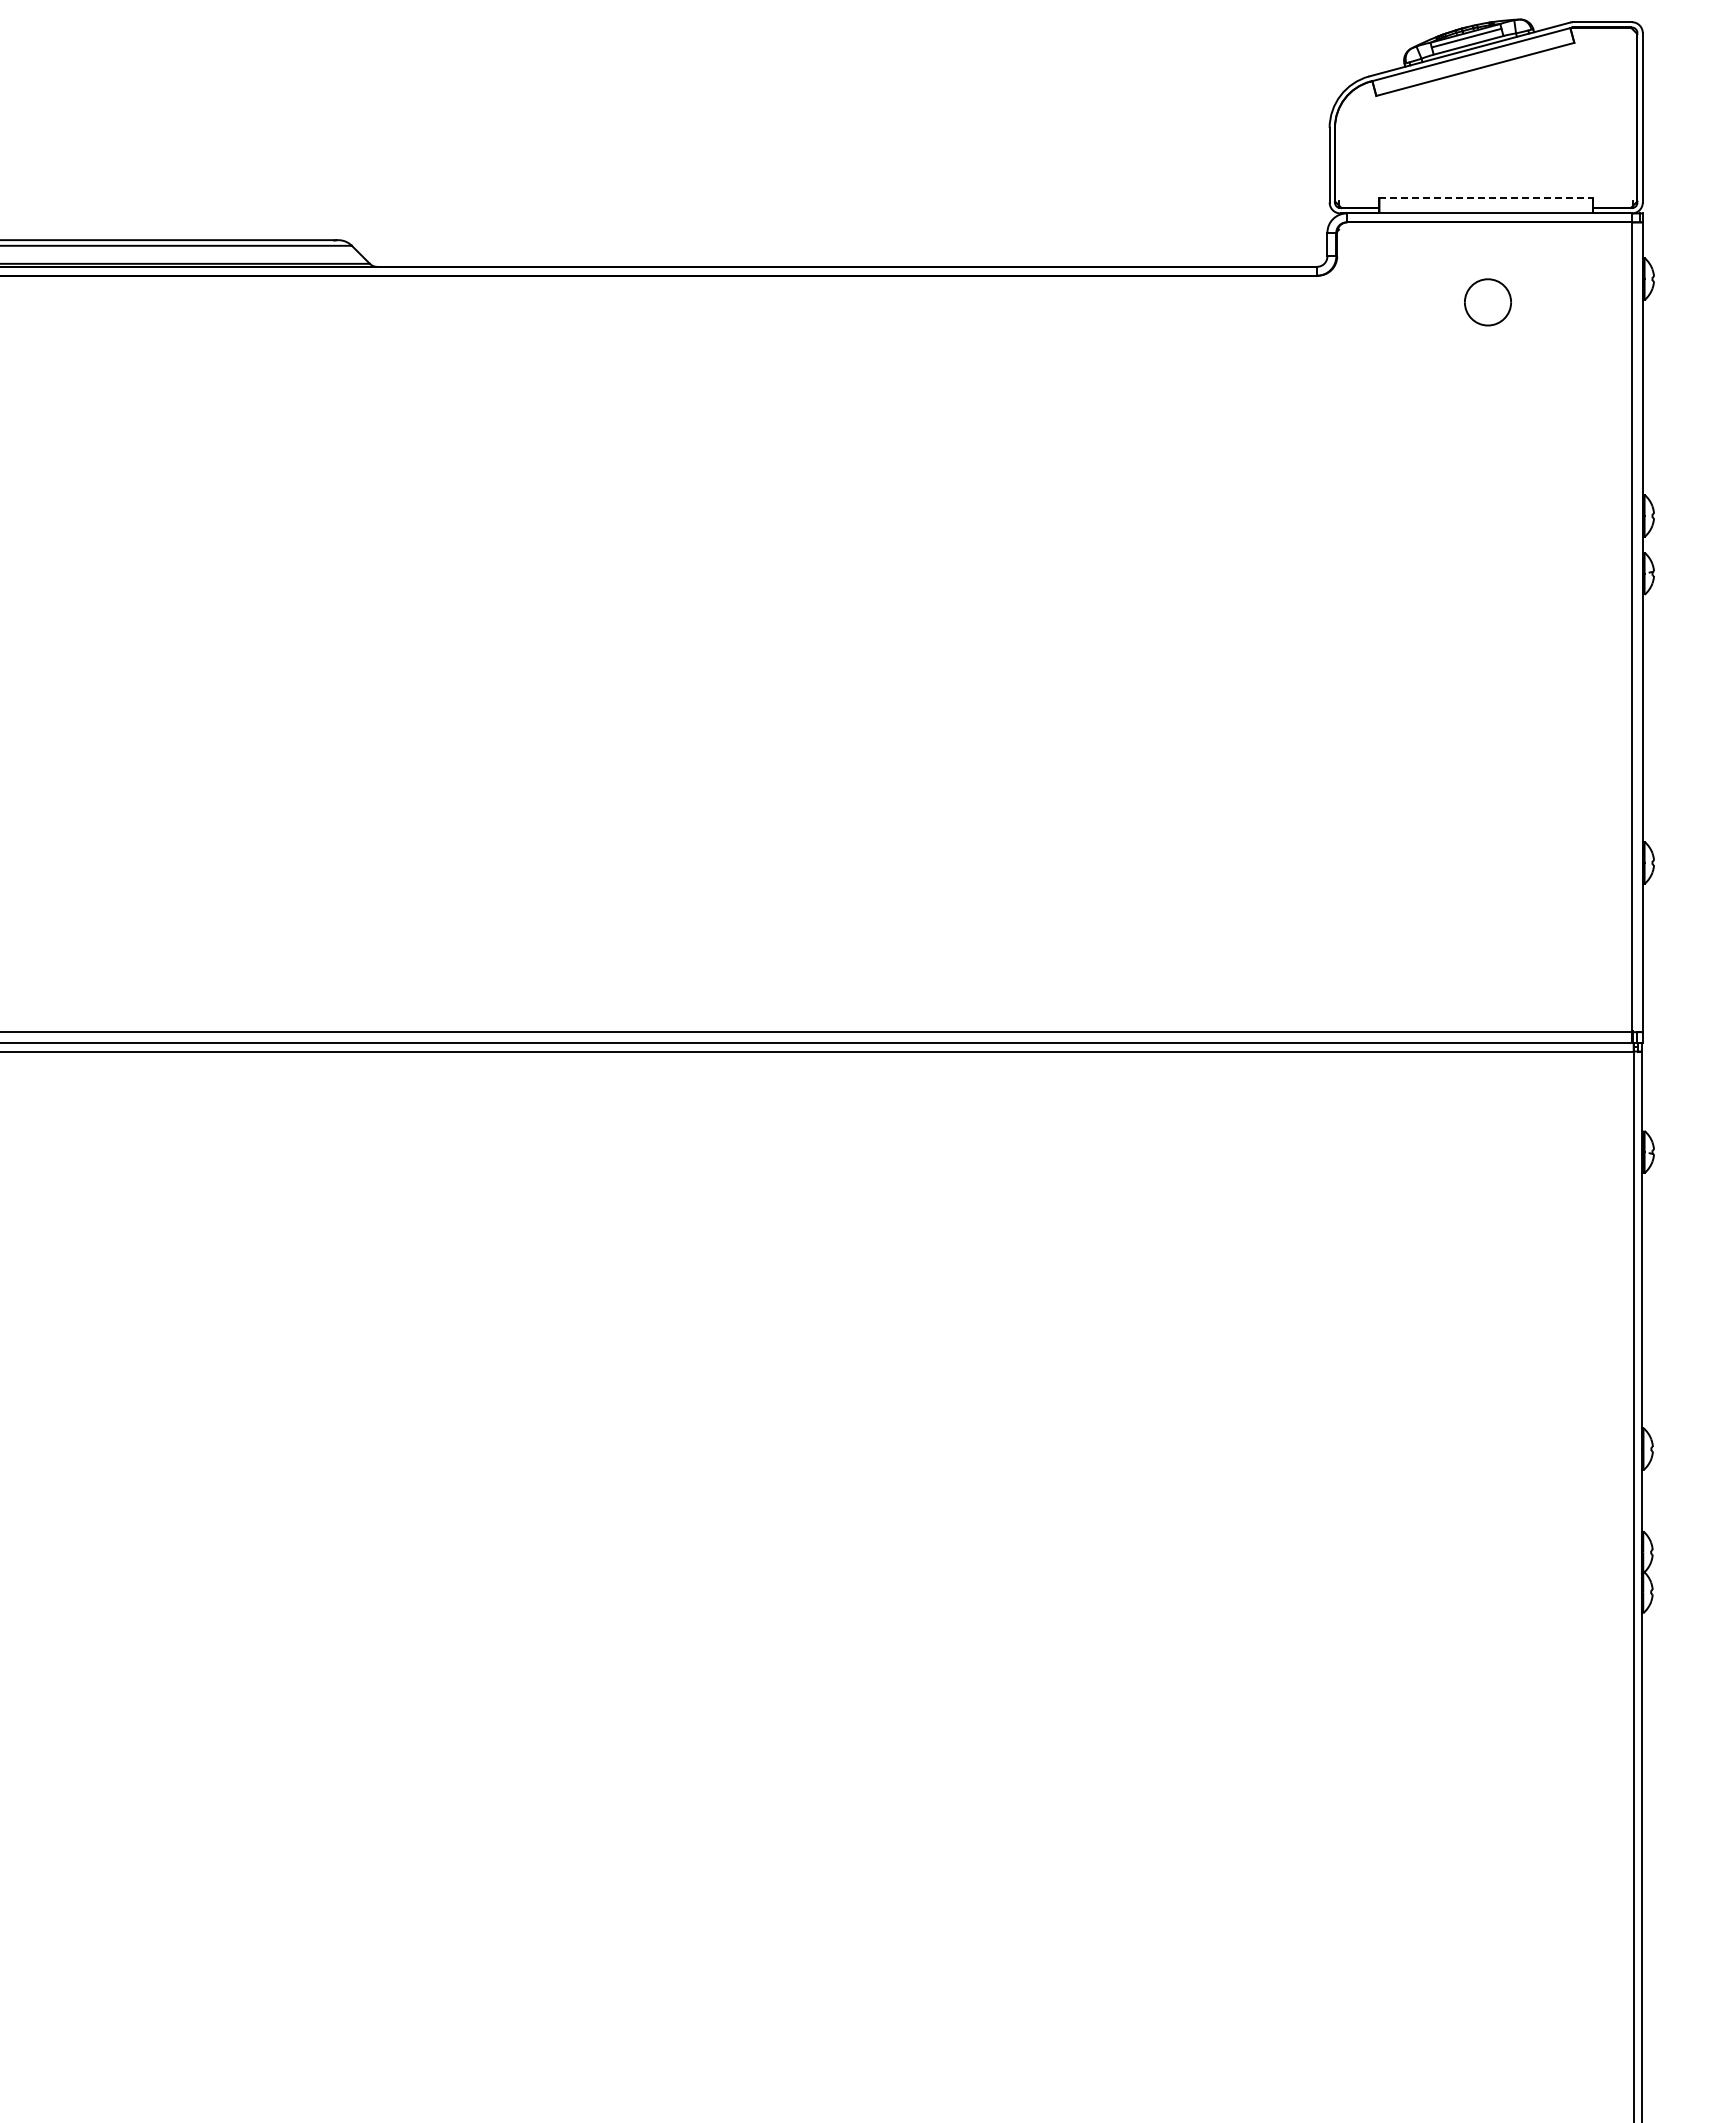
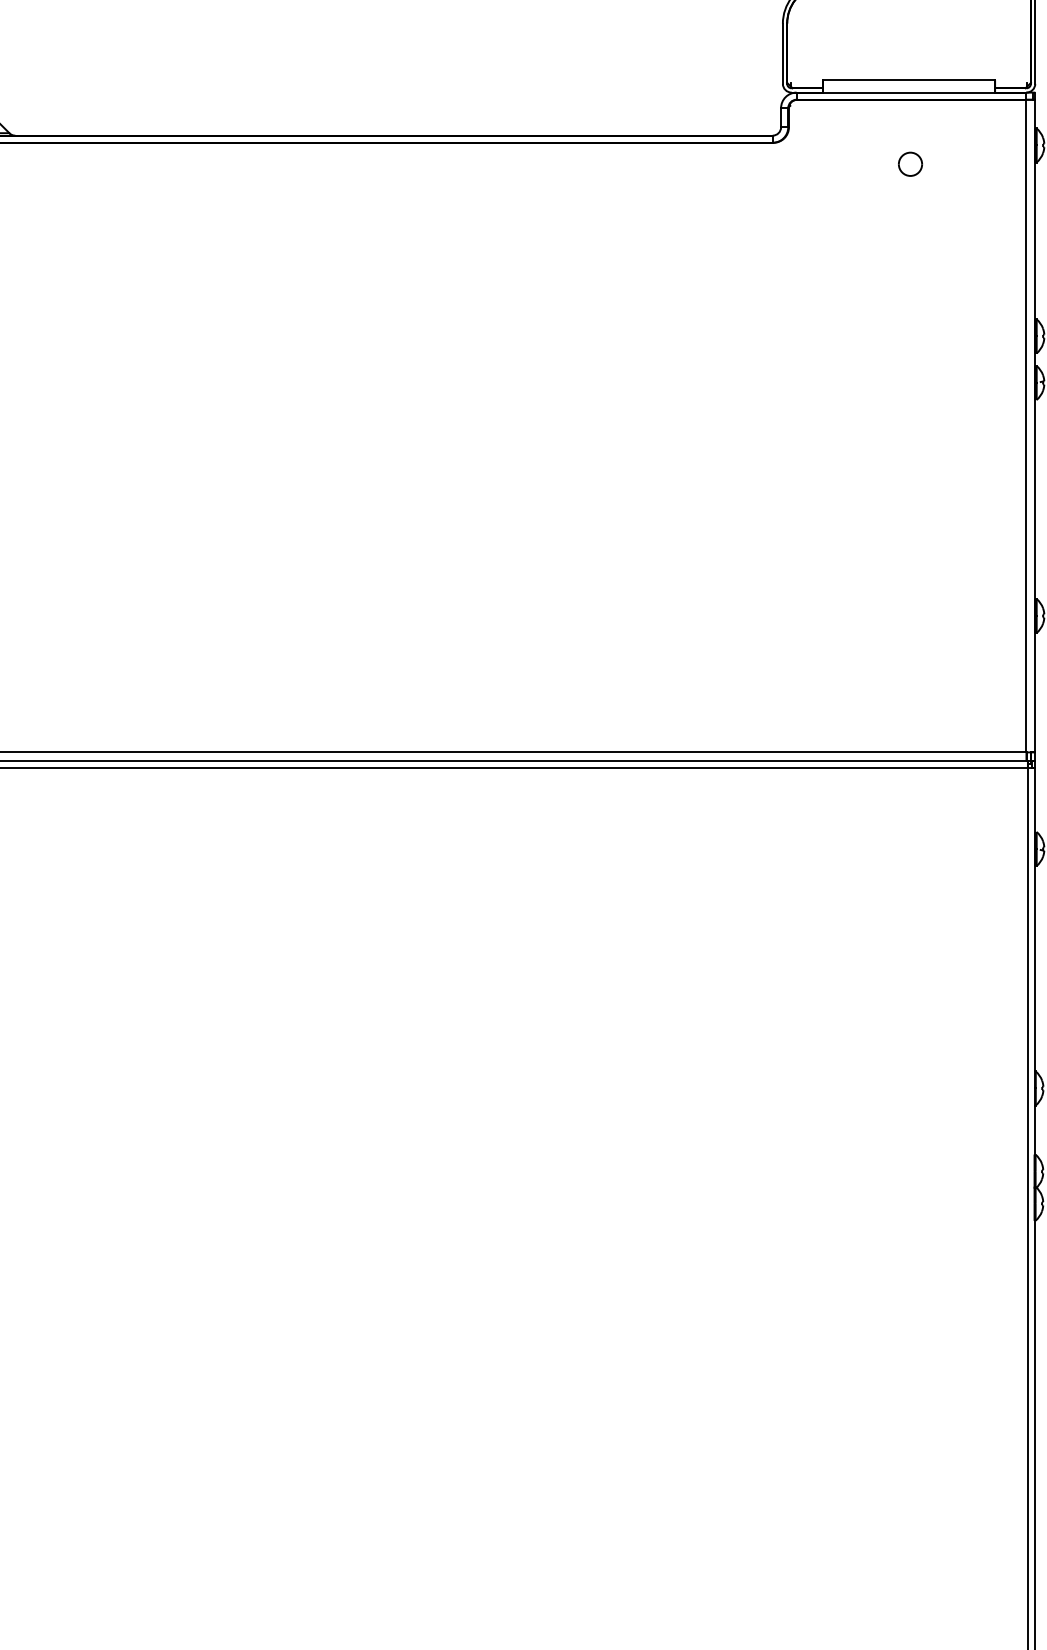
line: (1486, 198) -> (909, 80), dashed -> solid
part: (1487, 302) -> (910, 164), size x0.62

